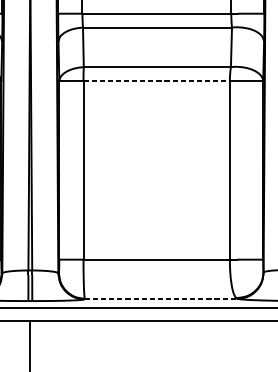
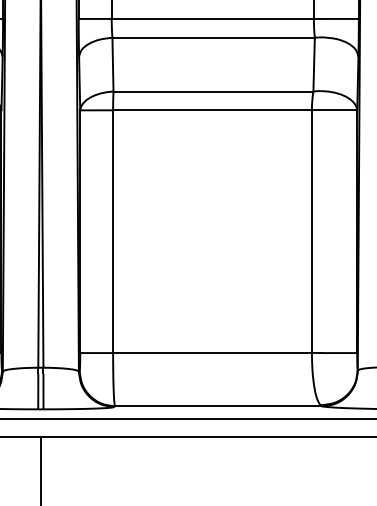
line: (157, 81) -> (213, 110), dashed -> solid
line: (161, 298) -> (218, 406), dashed -> solid

